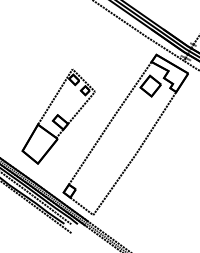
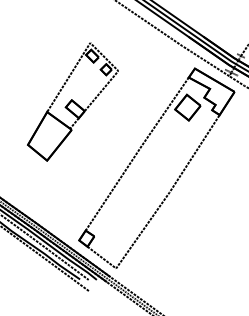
part: (58, 116) -> (72, 101), moved

